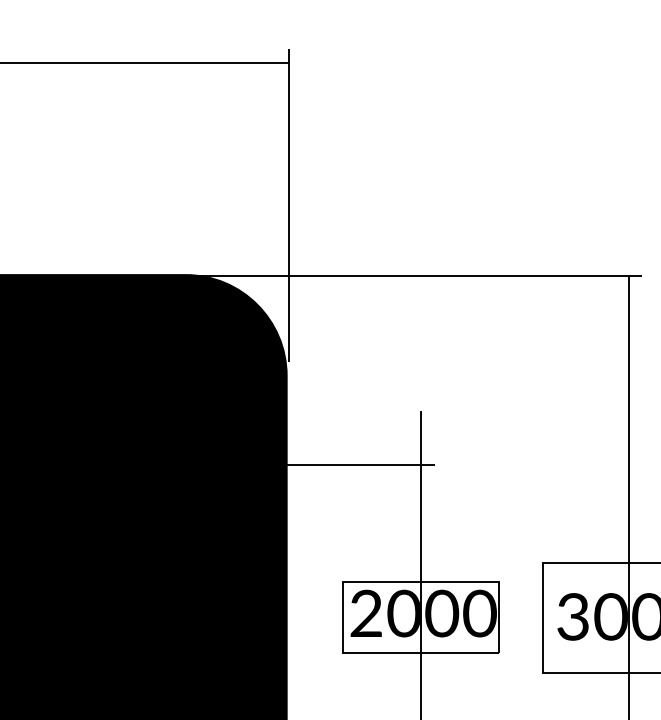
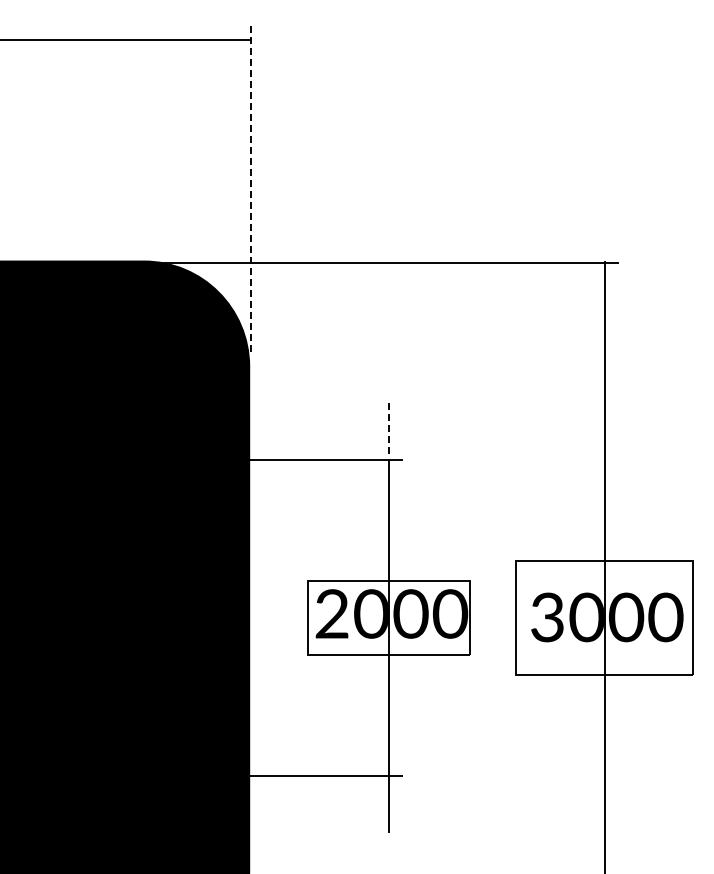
line: (288, 205) -> (251, 189), solid -> dashed
line: (421, 438) -> (389, 431), solid -> dashed

